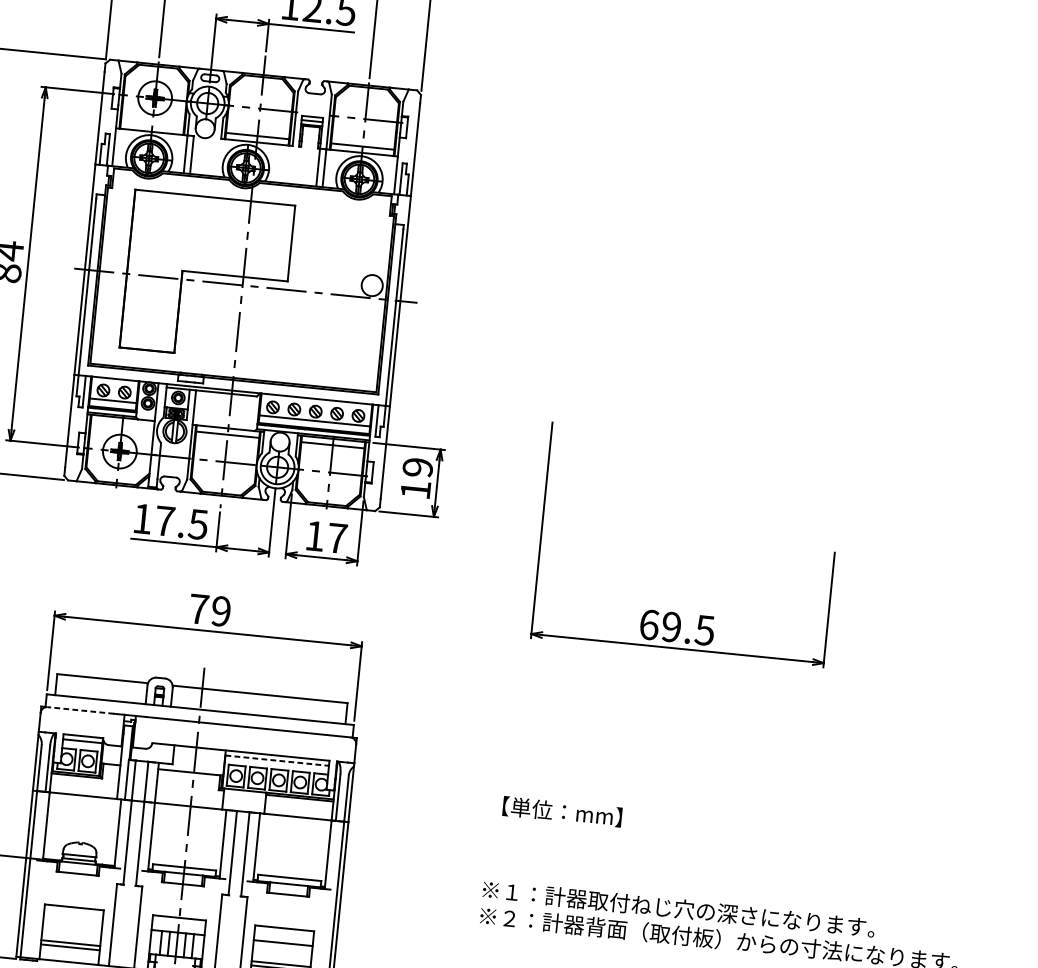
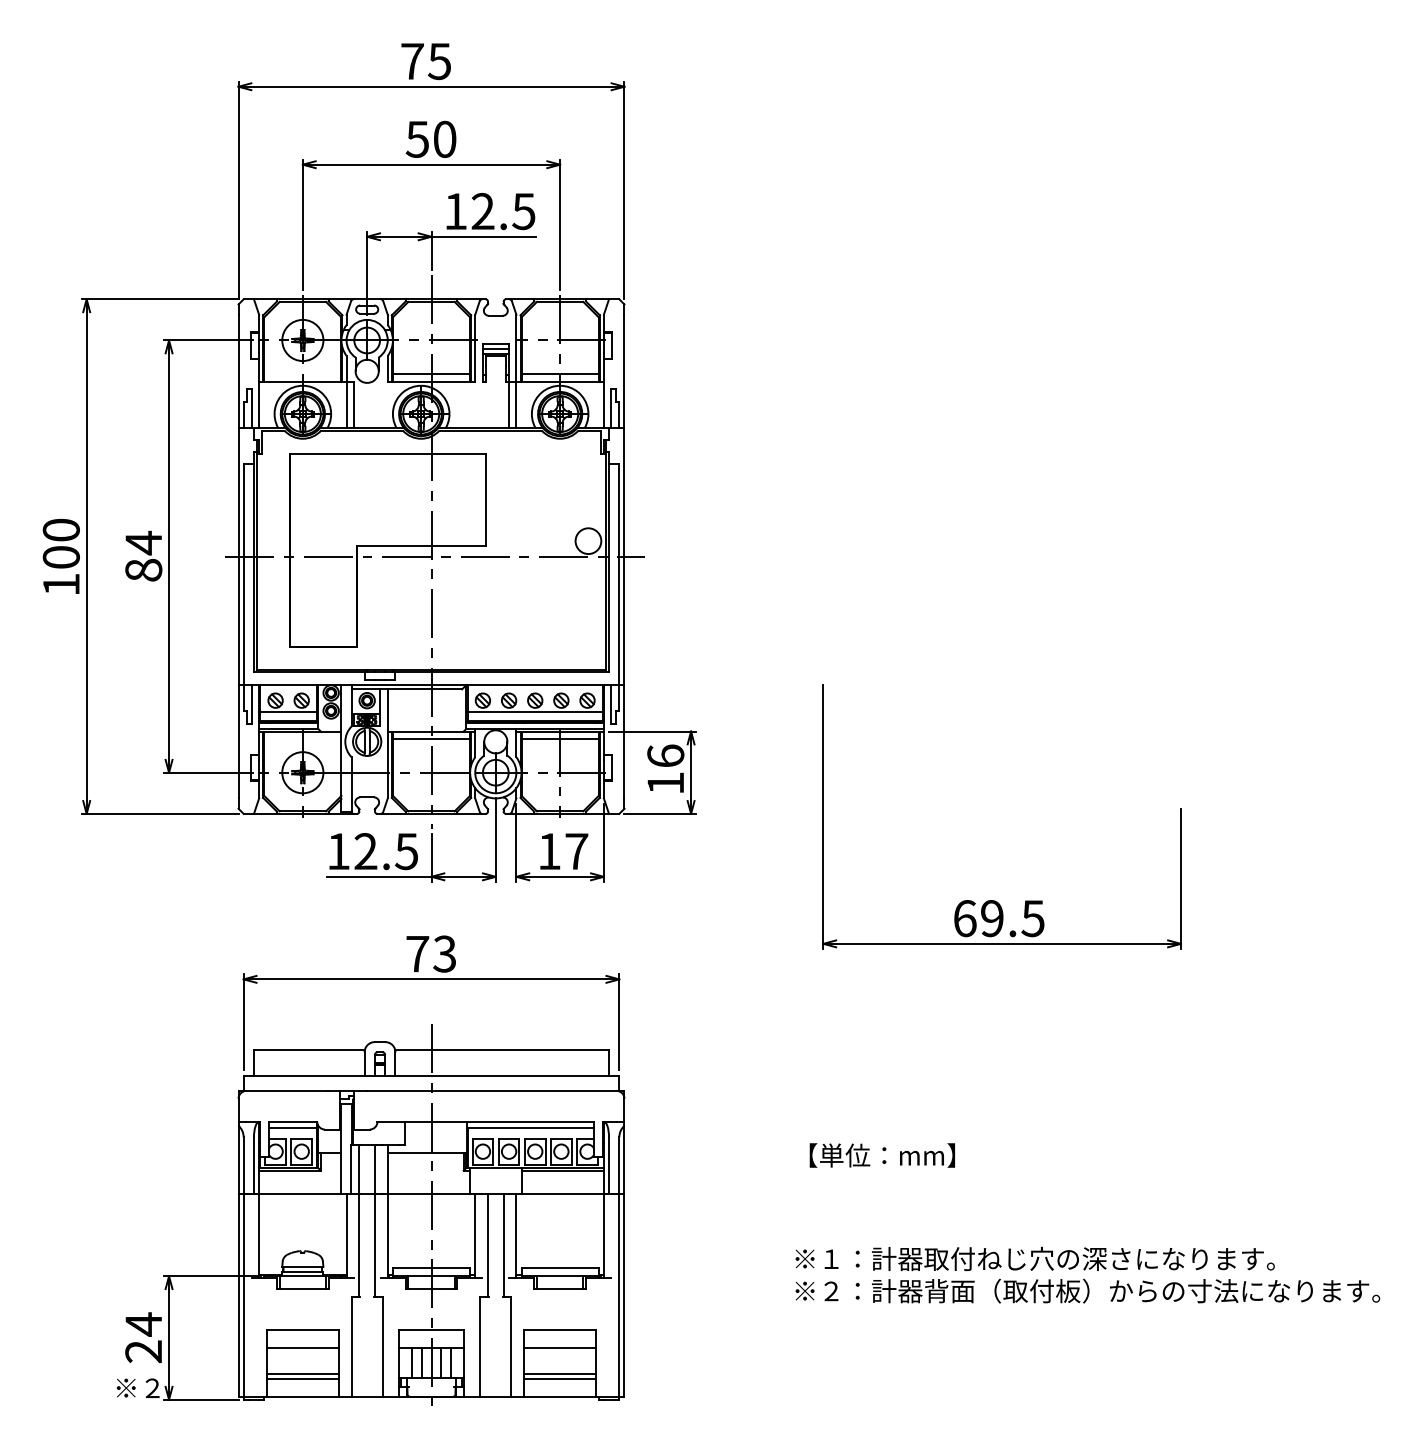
text: (417, 467) -> (665, 755), 19 -> 16
text: (164, 521) -> (365, 851), 17.5 -> 12.5
text: (220, 610) -> (444, 953), 79 -> 73
line: (80, 710) -> (286, 1090), dashed -> solid
line: (277, 761) -> (531, 1128), dashed -> solid
line: (72, 922) -> (302, 1348), added

